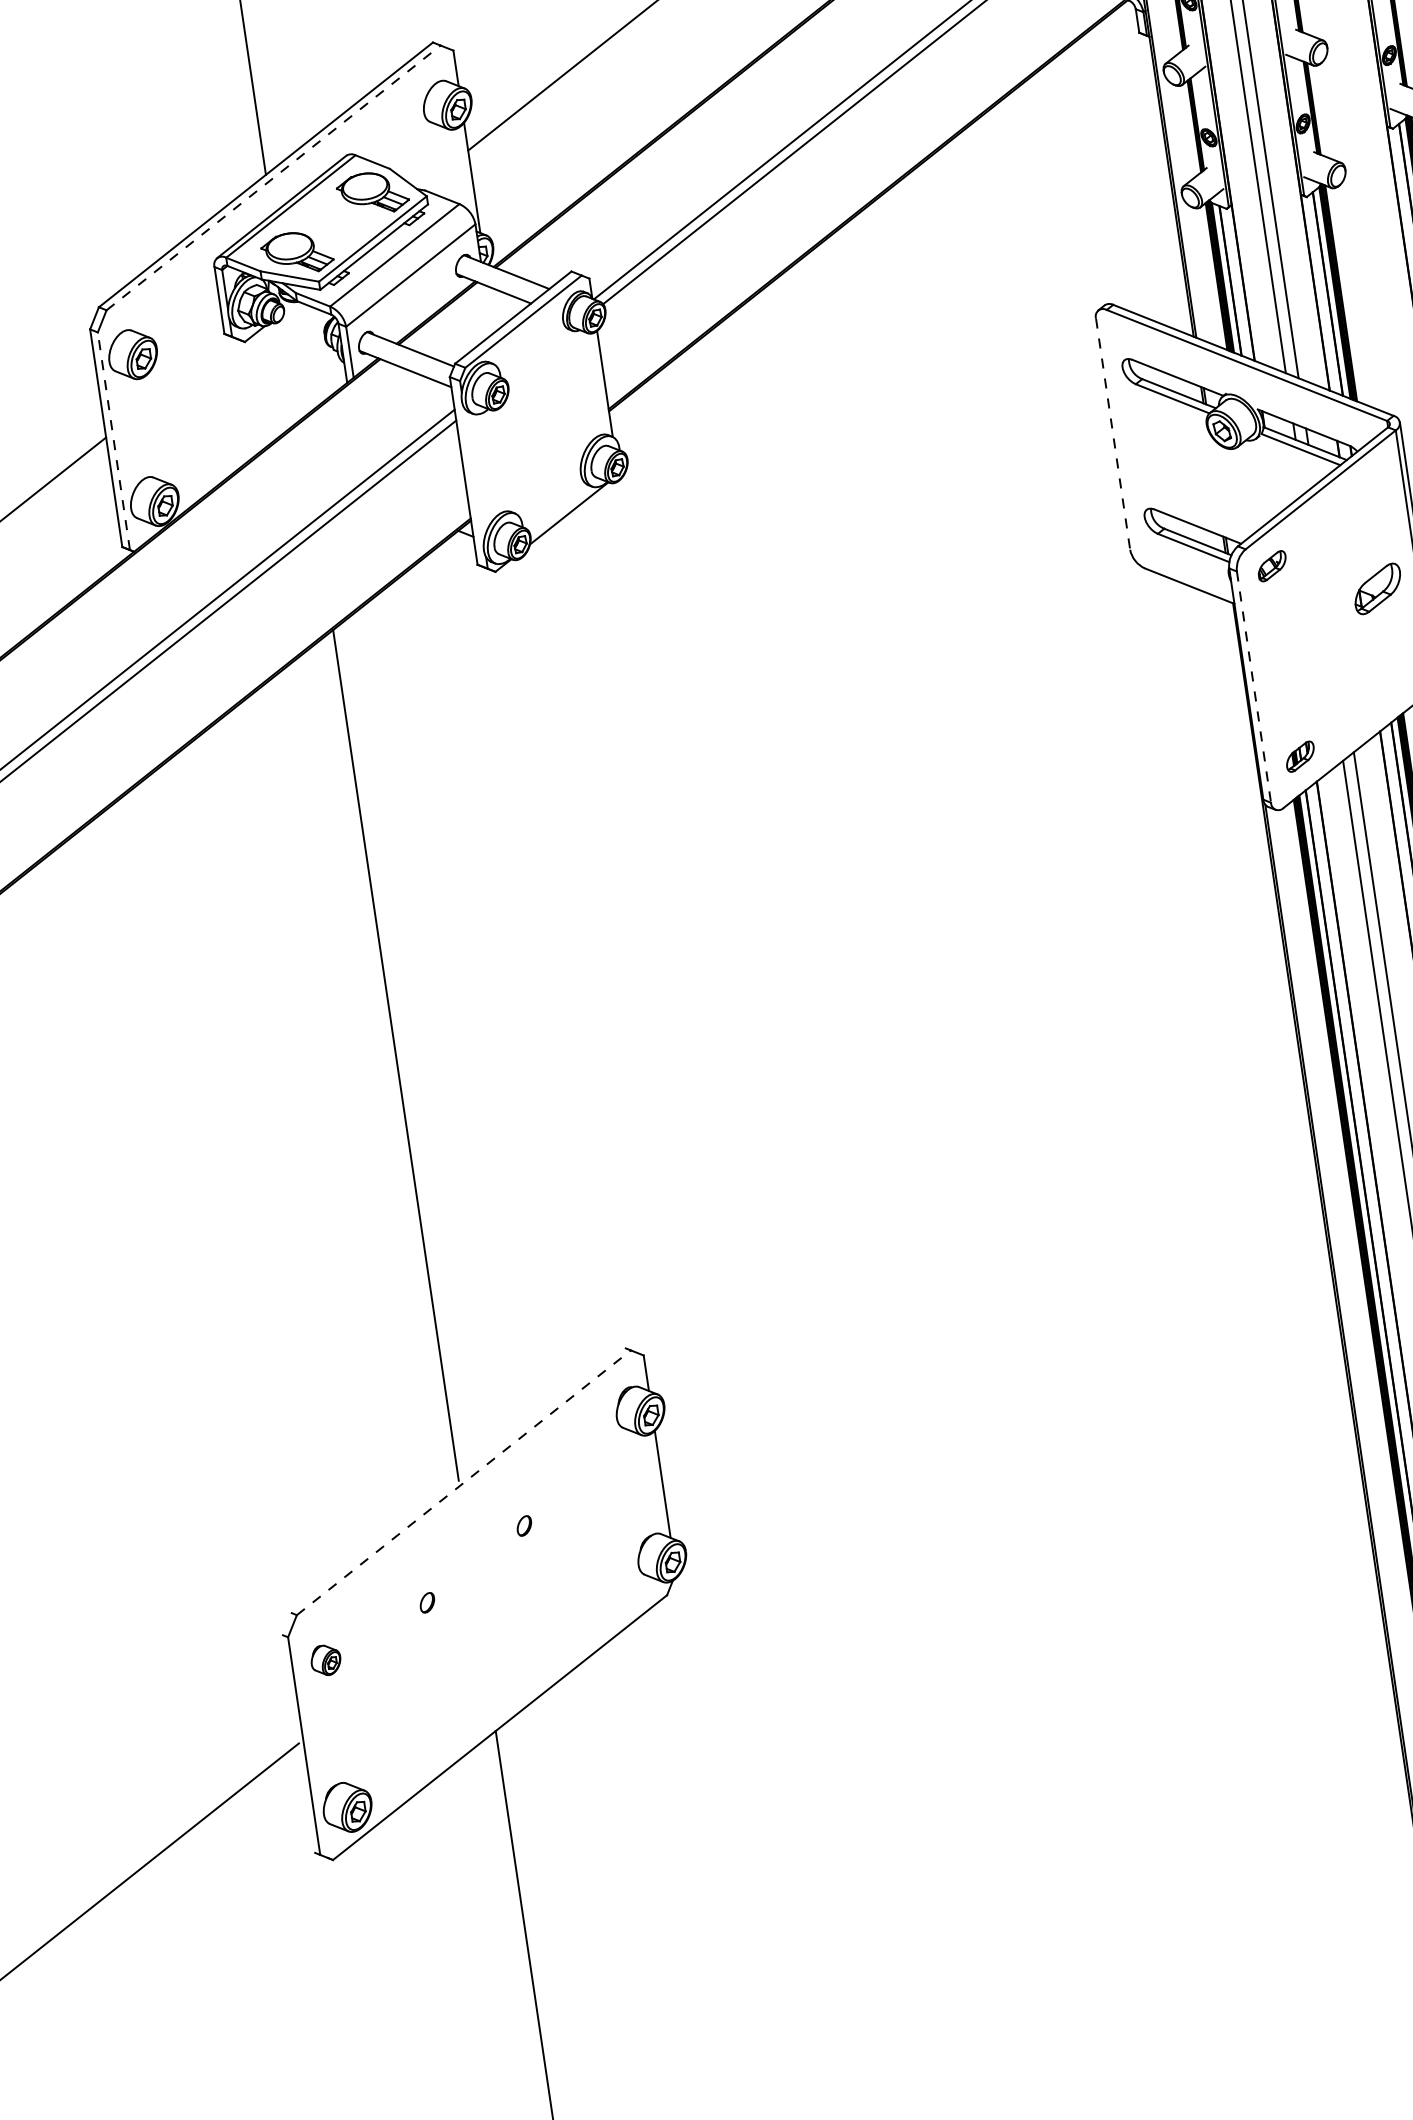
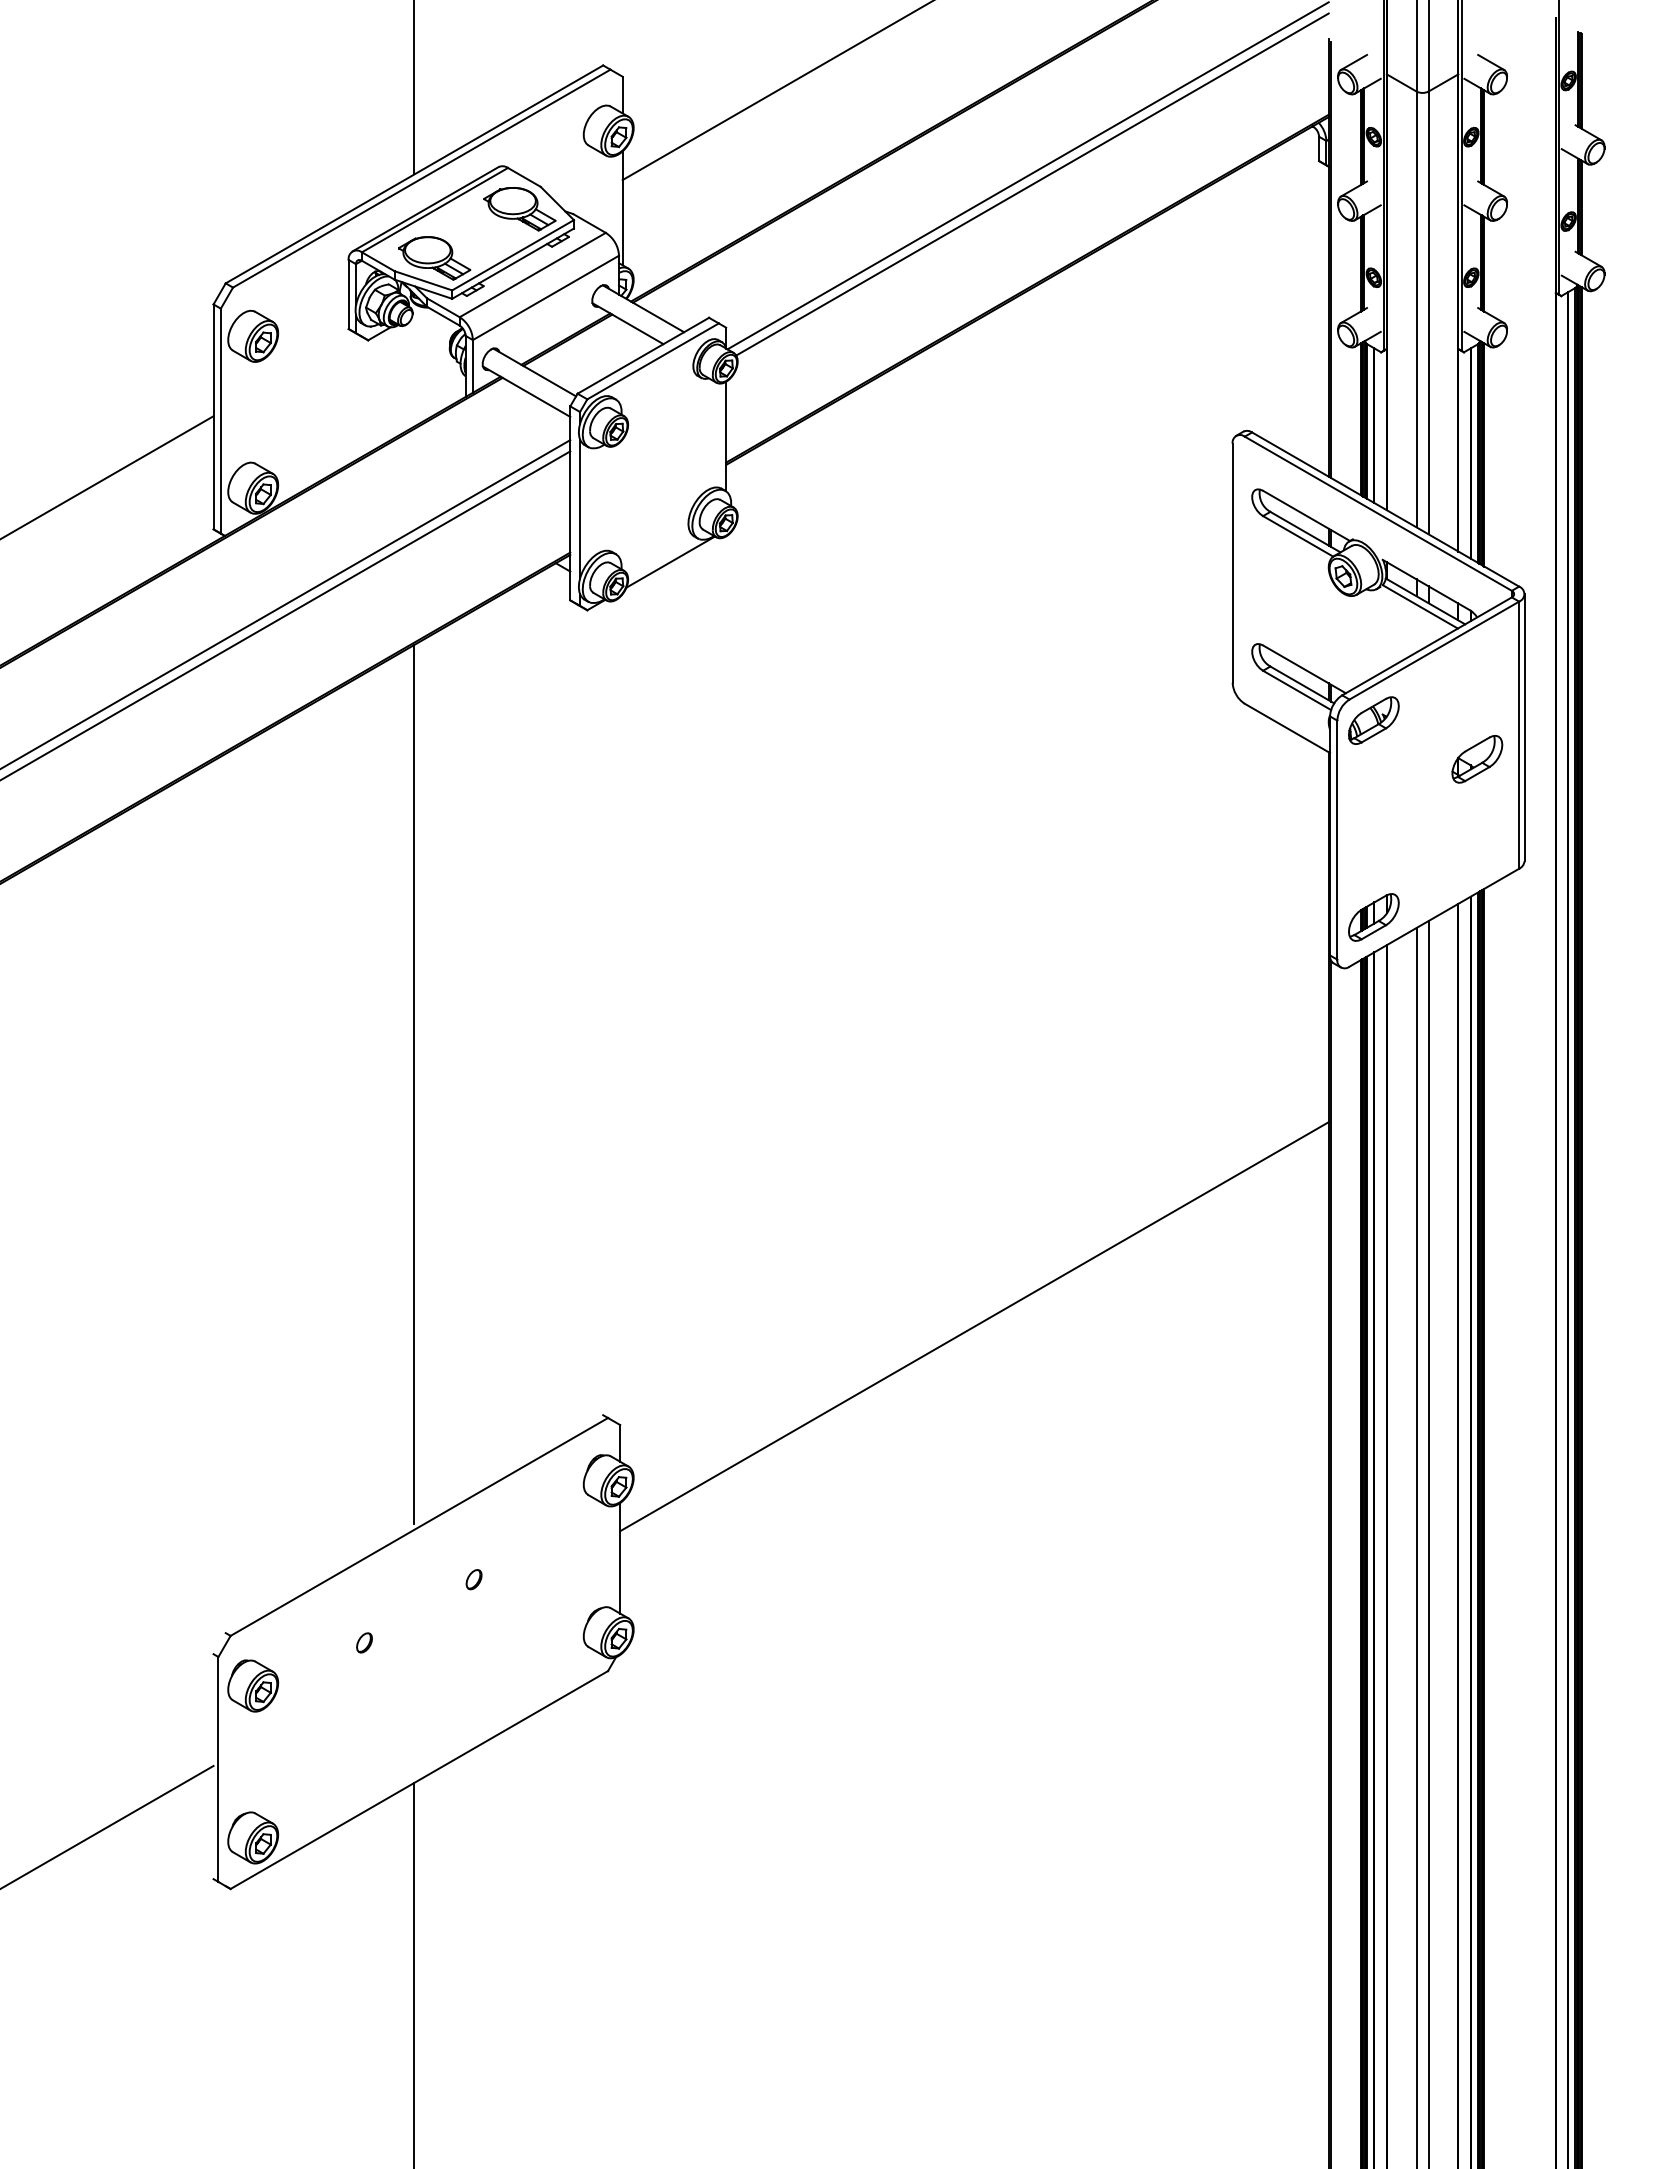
line: (273, 177) -> (421, 178), dashed -> solid
line: (1112, 434) -> (1232, 563), dashed -> solid
line: (113, 440) -> (220, 420), dashed -> solid
line: (474, 474) -> (580, 508), added
part: (1271, 566) -> (1373, 720), size x1.67
line: (1254, 687) -> (1337, 840), dashed -> solid
part: (1299, 756) -> (1373, 917), size x1.67
line: (972, 1209) -> (974, 1326), added
line: (463, 1482) -> (419, 1526), dashed -> solid
part: (326, 1659) -> (253, 1685), size x1.67

